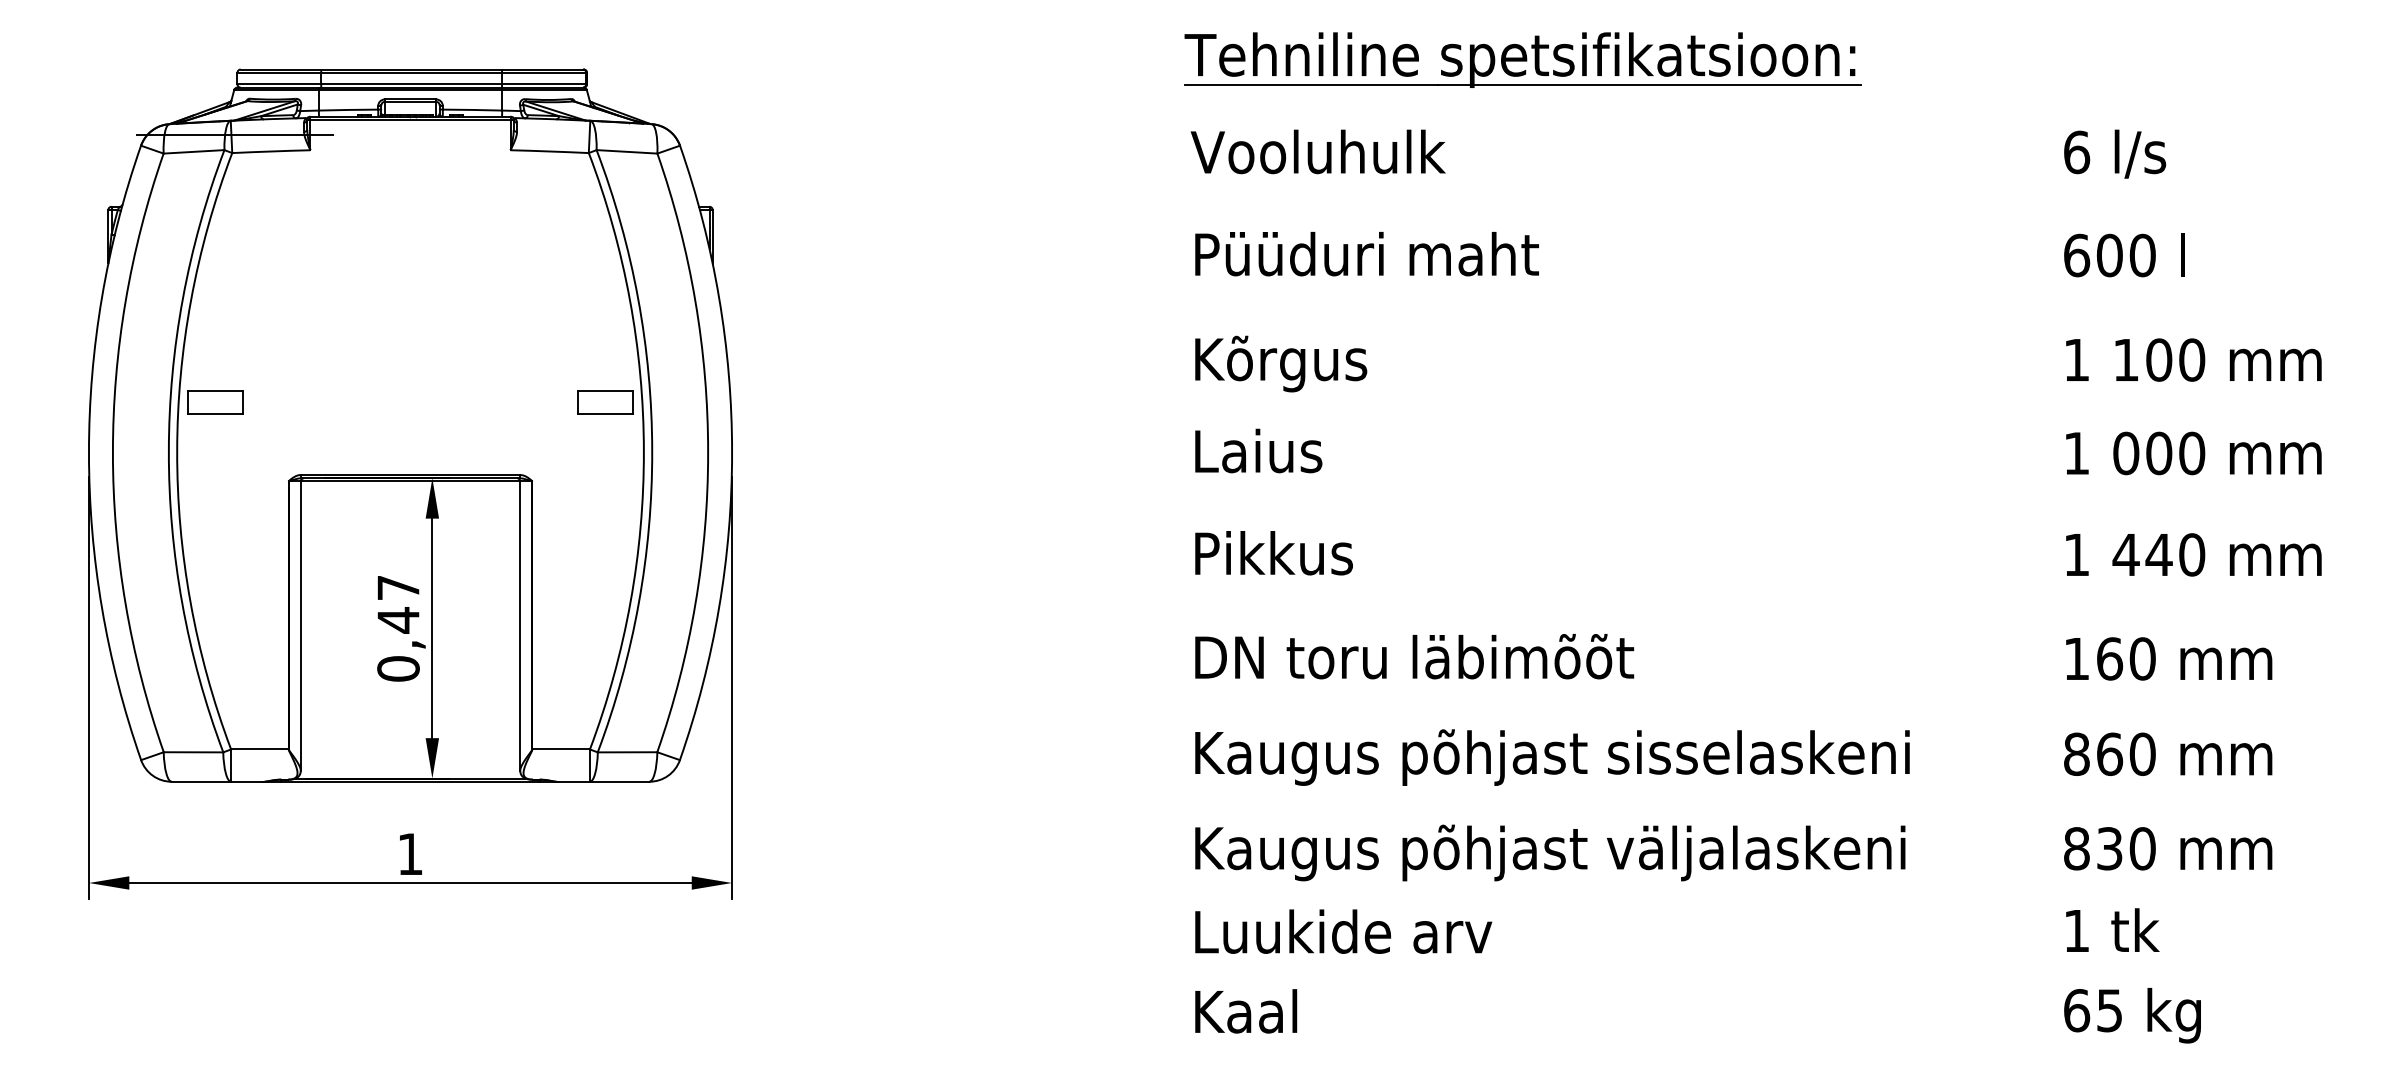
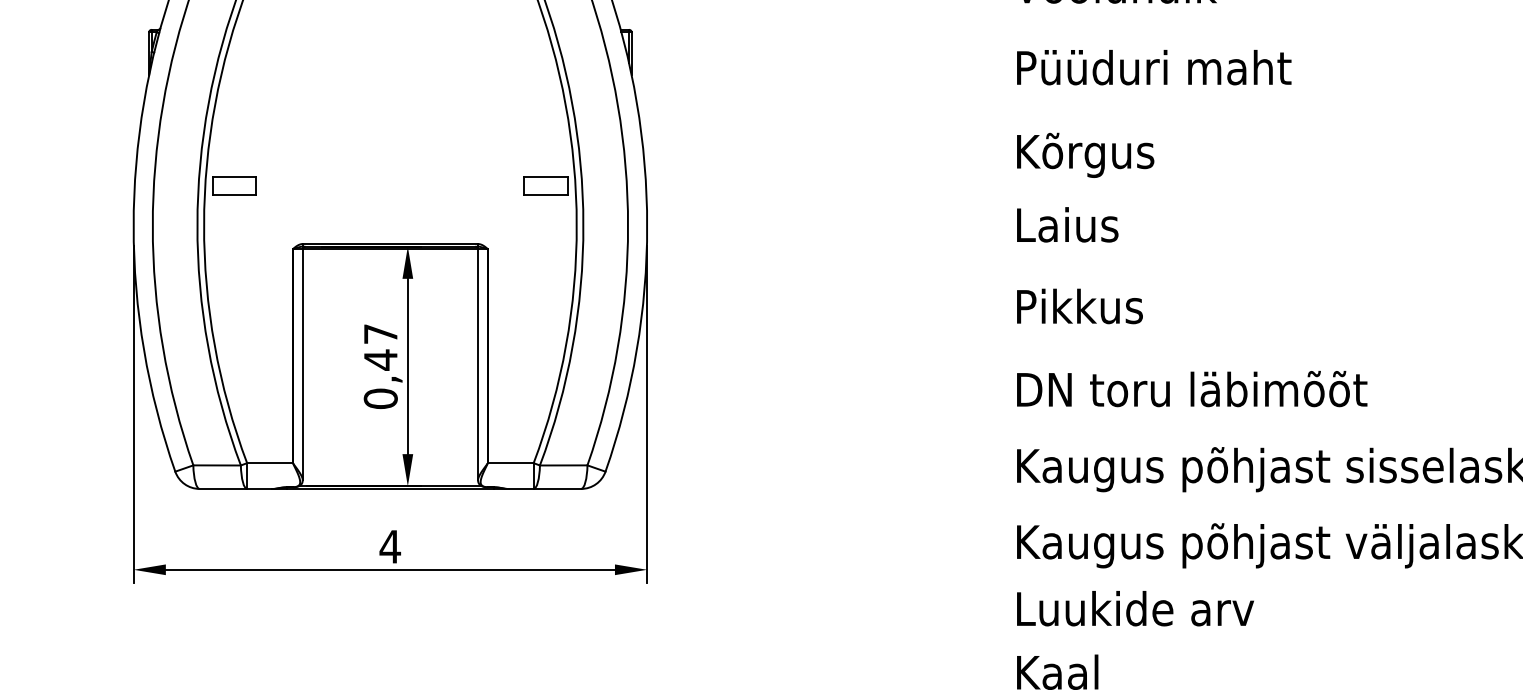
text: (409, 853) -> (389, 546), 1 -> 4

